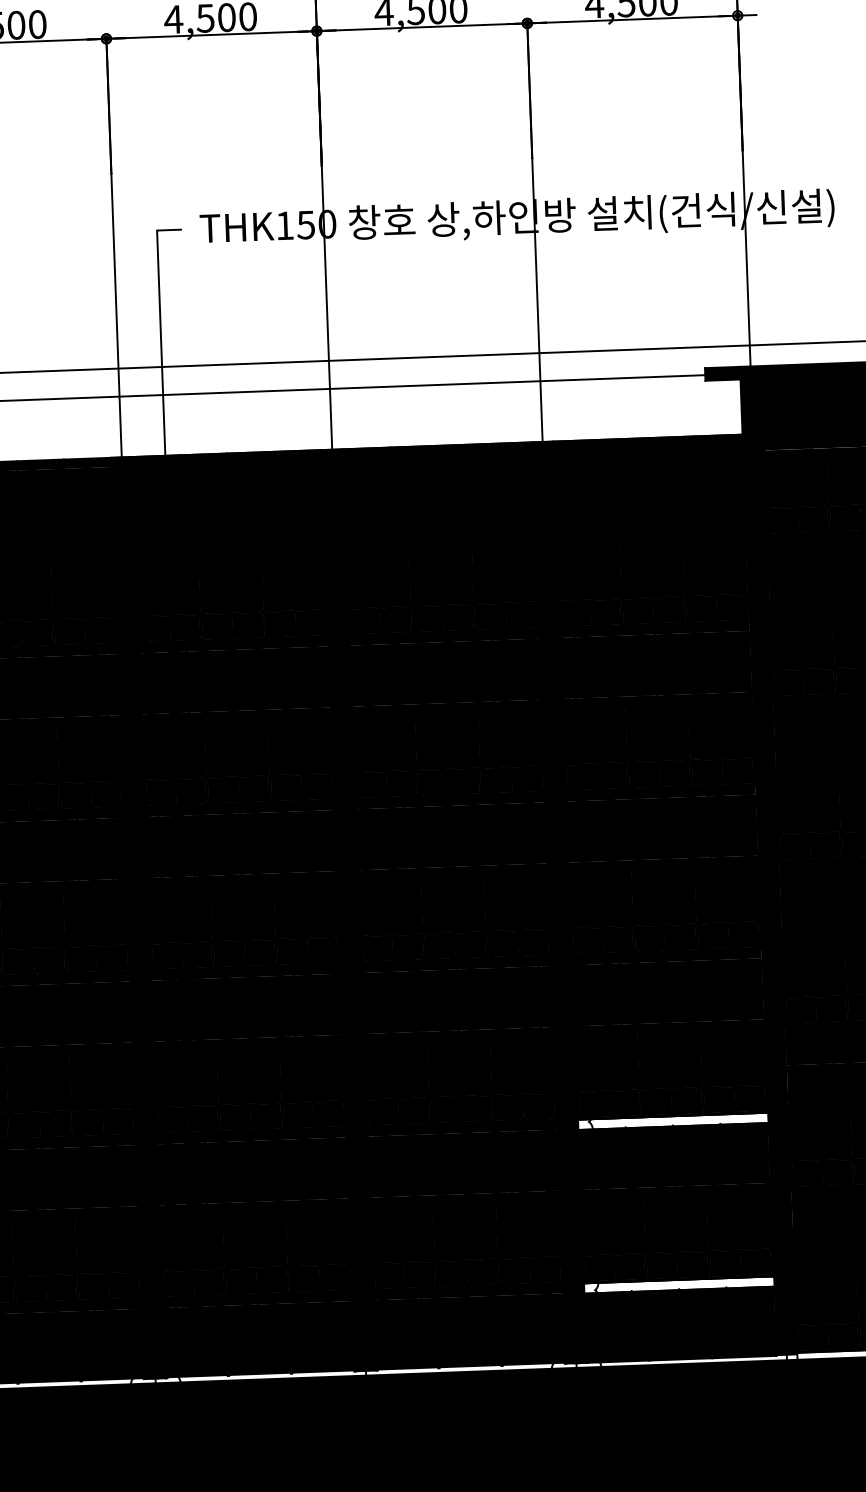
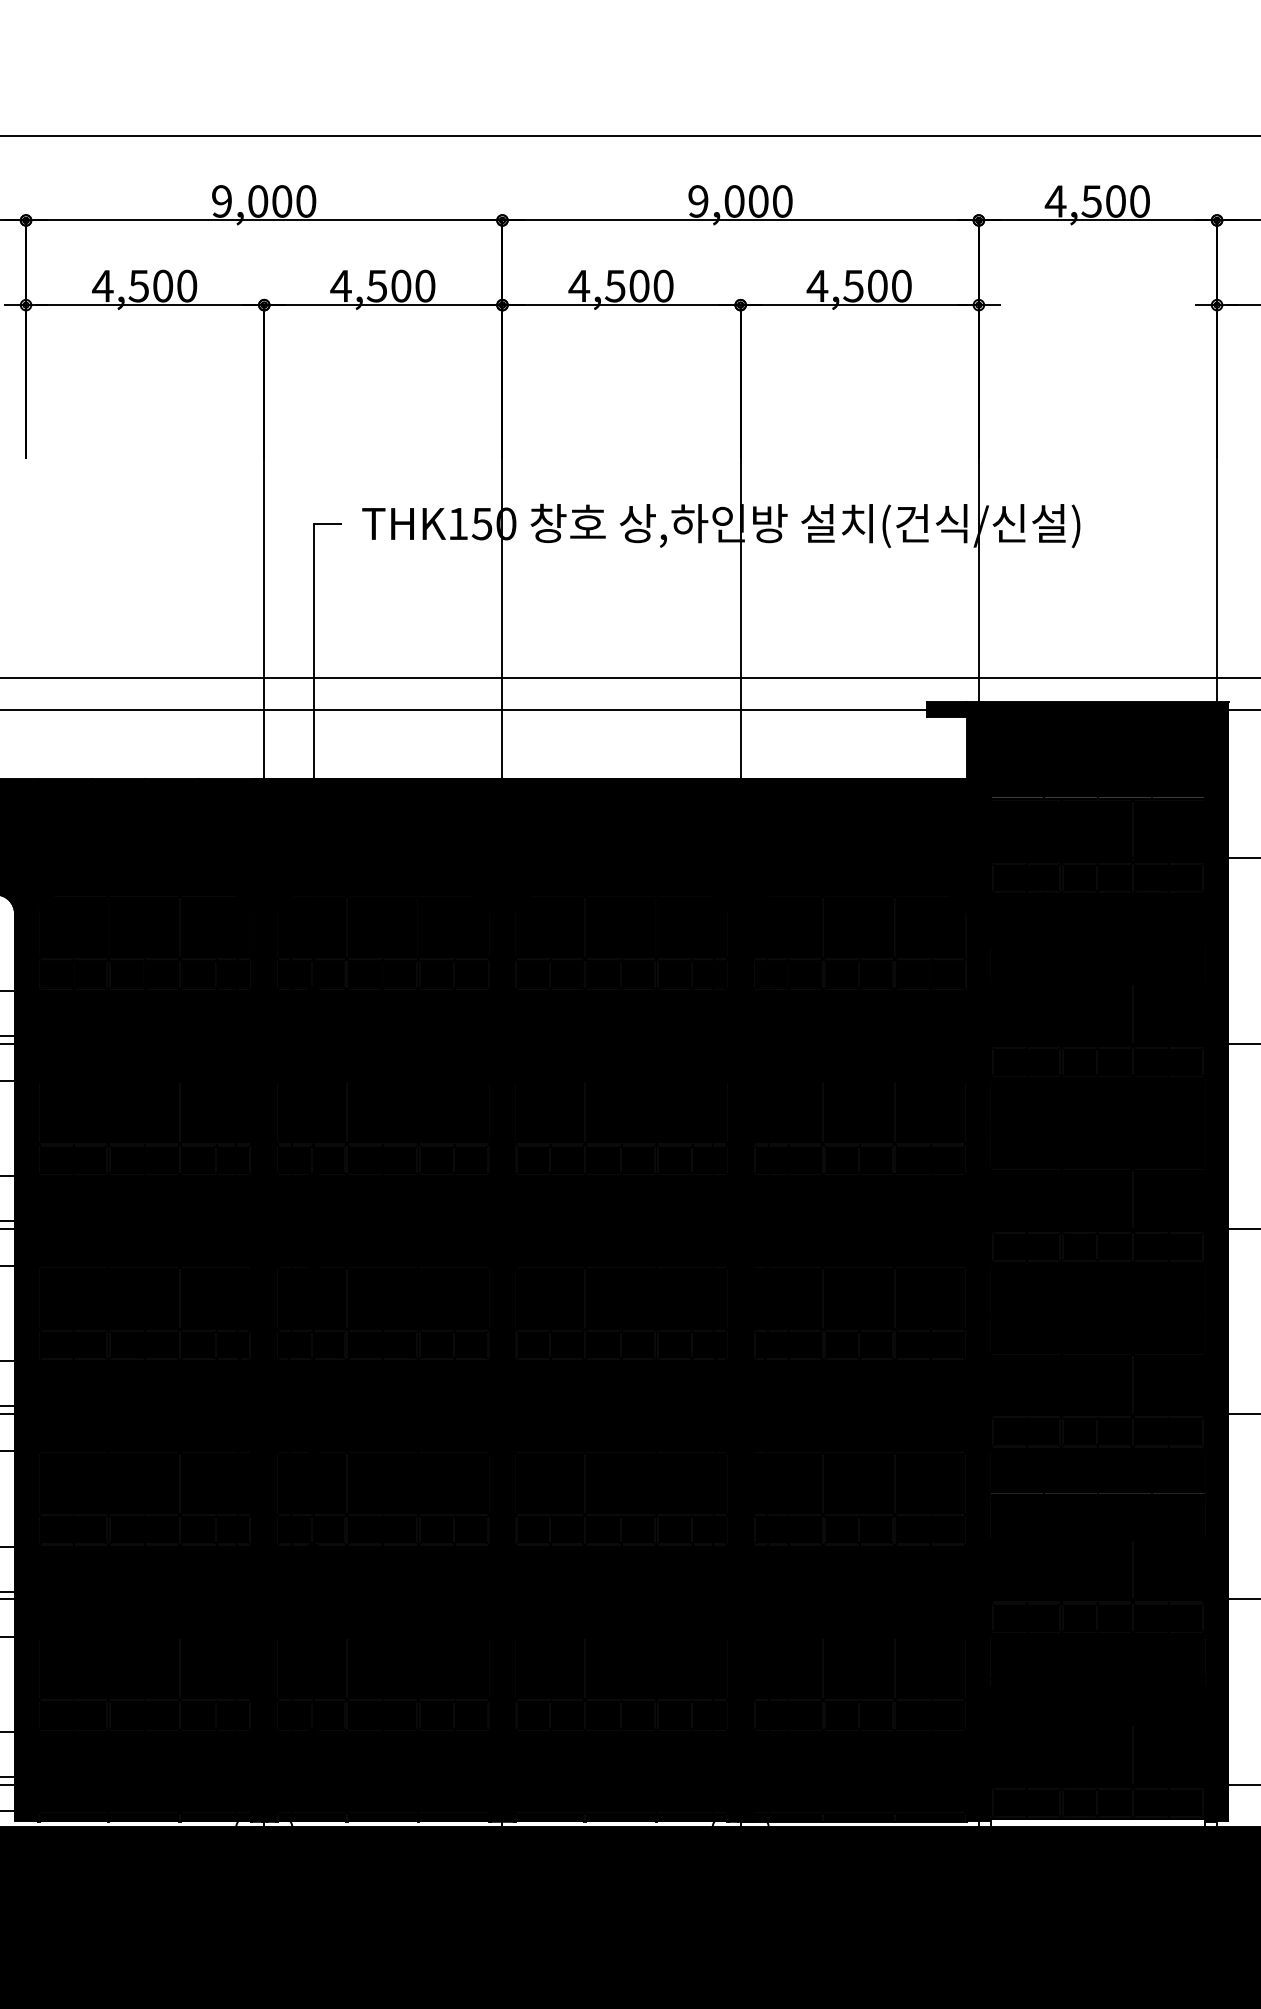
fill: (672, 1120) -> (859, 1551), added
fill: (678, 1284) -> (859, 1736), added

